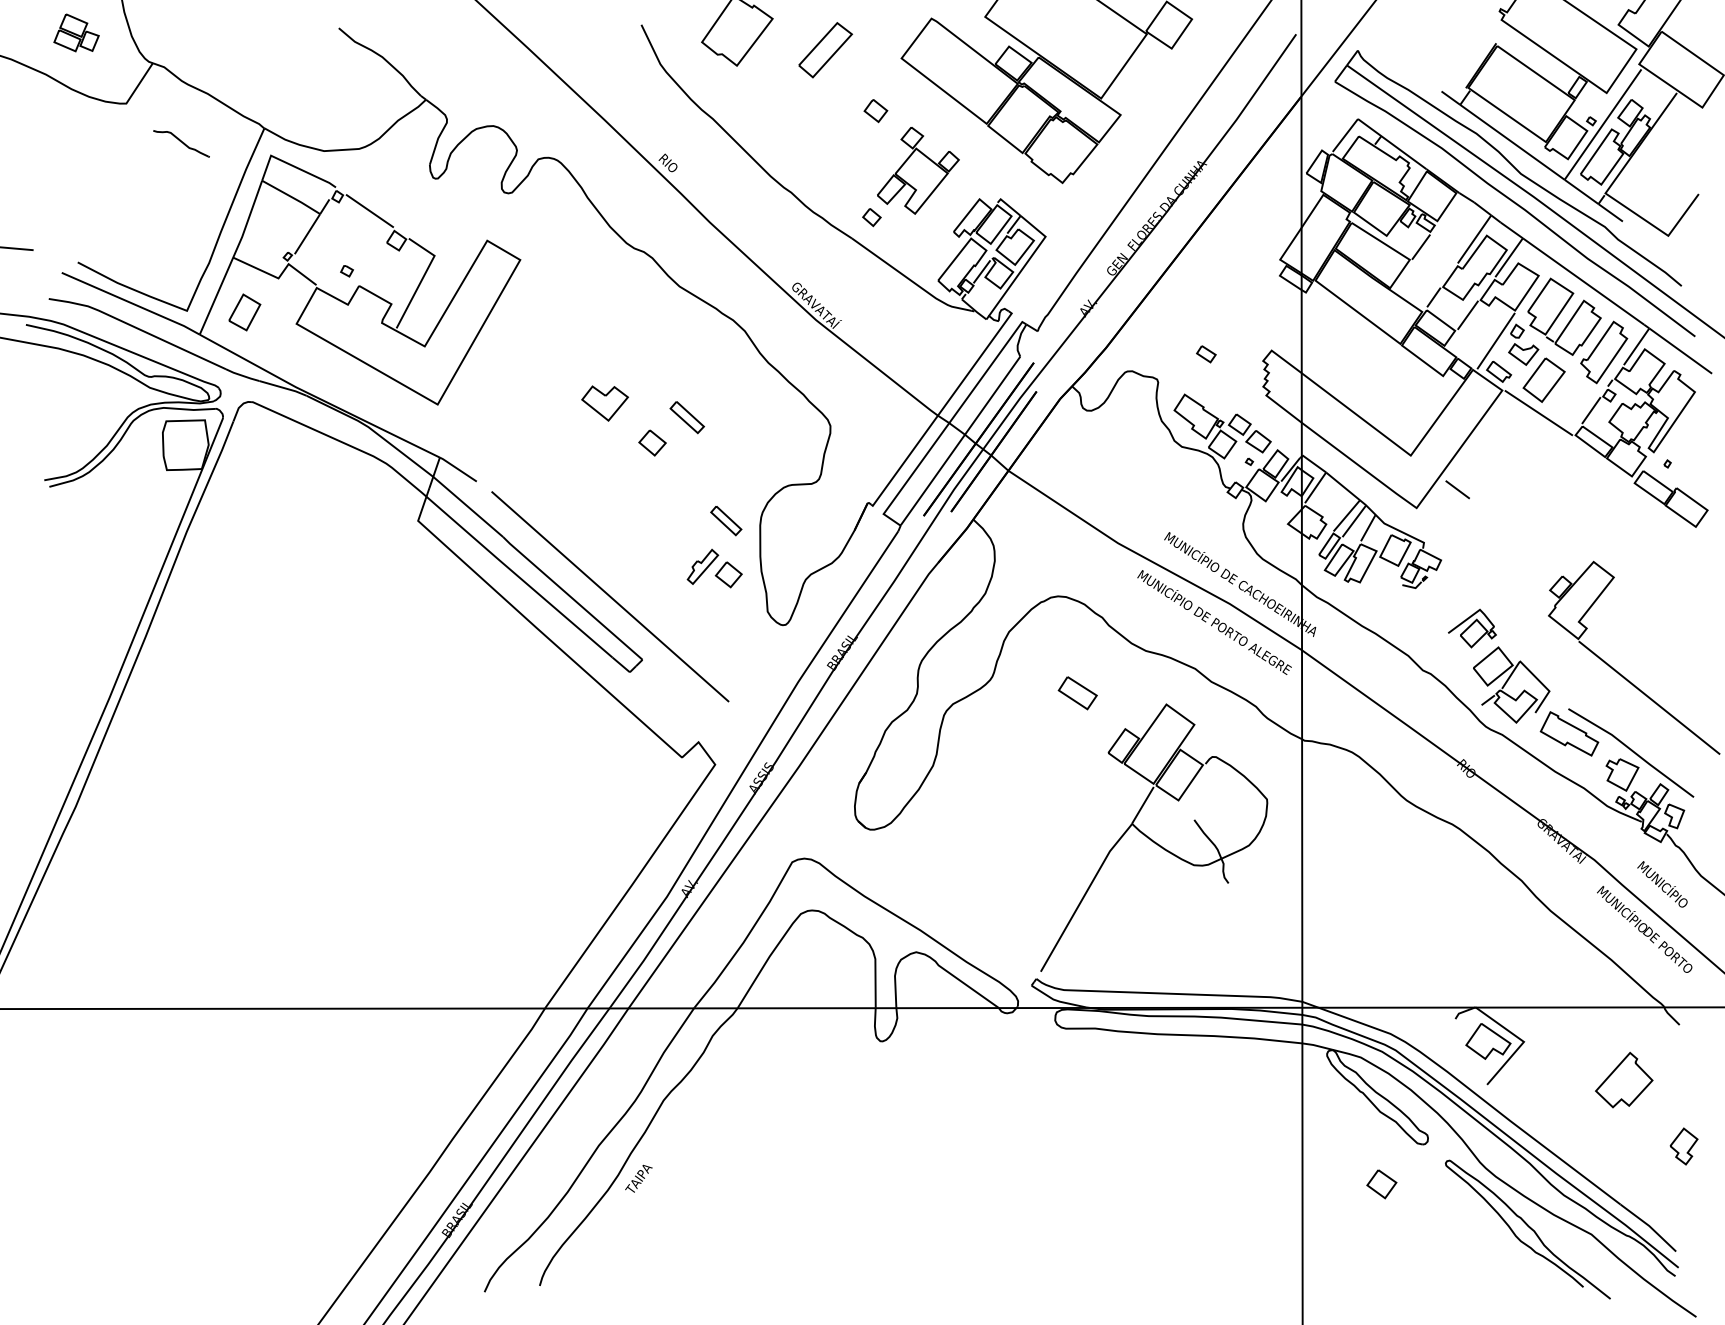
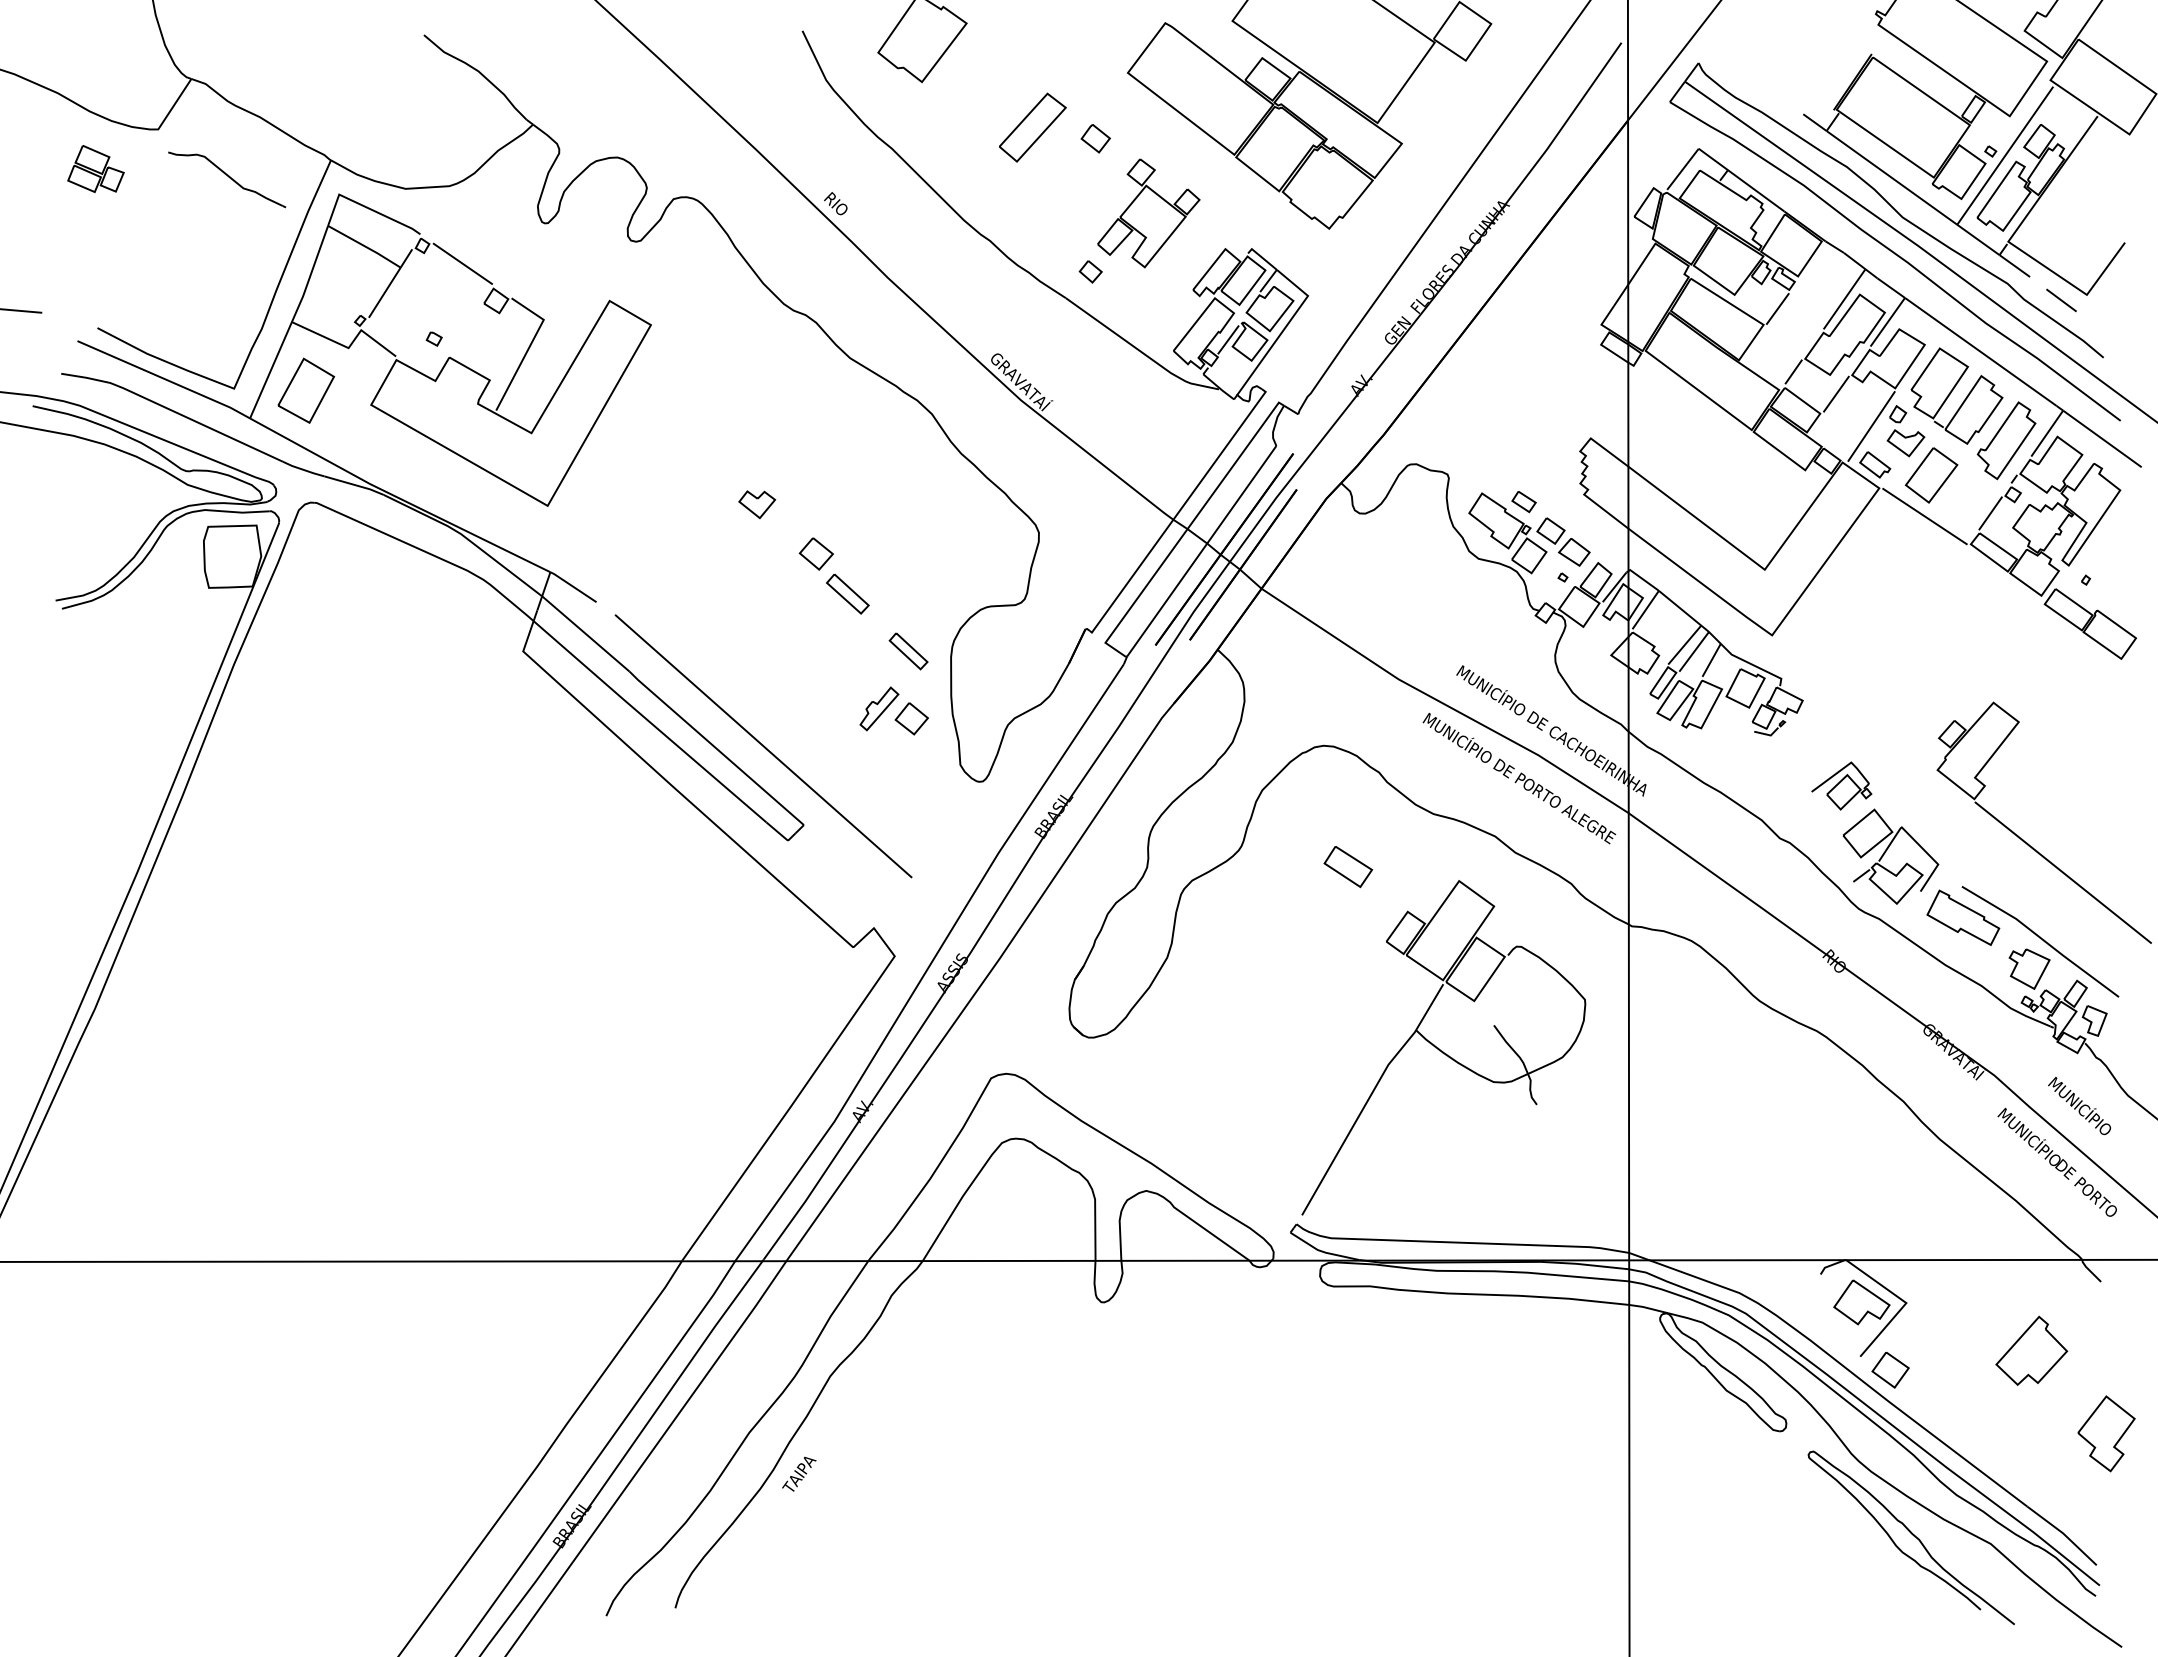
part: (76, 32) -> (95, 168), moved
part: (825, 50) -> (1032, 127), moved
part: (181, 143) -> (227, 179), size x1.67
part: (244, 312) -> (306, 390), size x1.43
part: (1205, 354) -> (1523, 502), moved
part: (605, 403) -> (757, 504), size x0.62
part: (687, 417) -> (847, 593), moved
line: (1457, 489) -> (2061, 299), moved
part: (1683, 1146) -> (2106, 1433), size x1.67
part: (1381, 1183) -> (1890, 1369), moved

